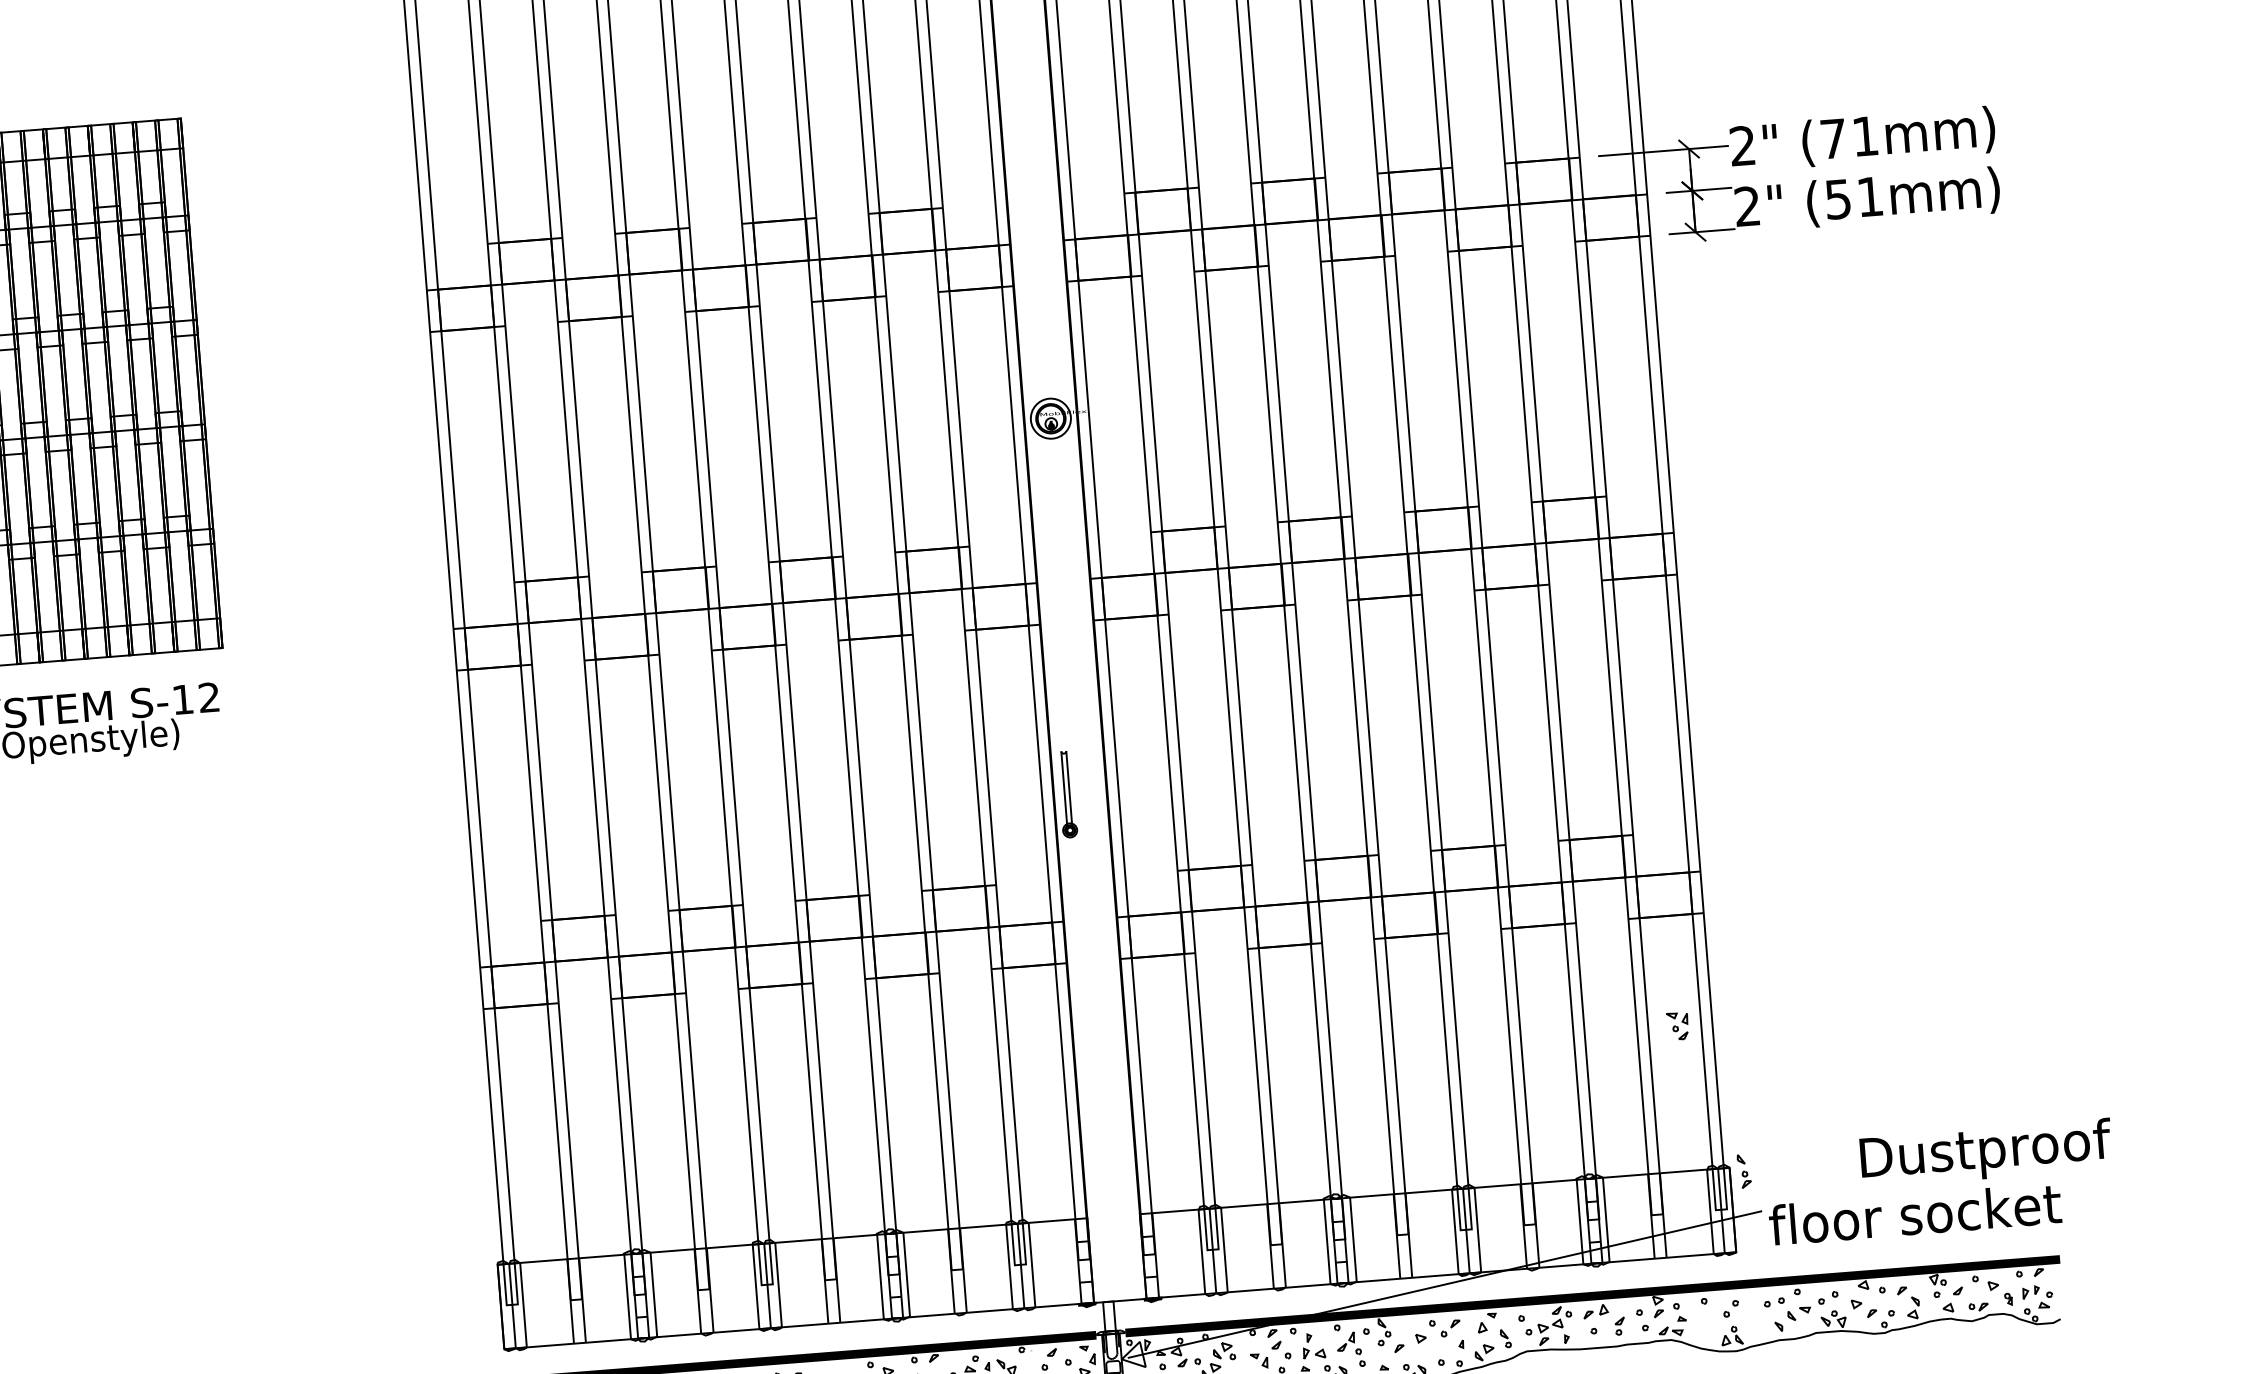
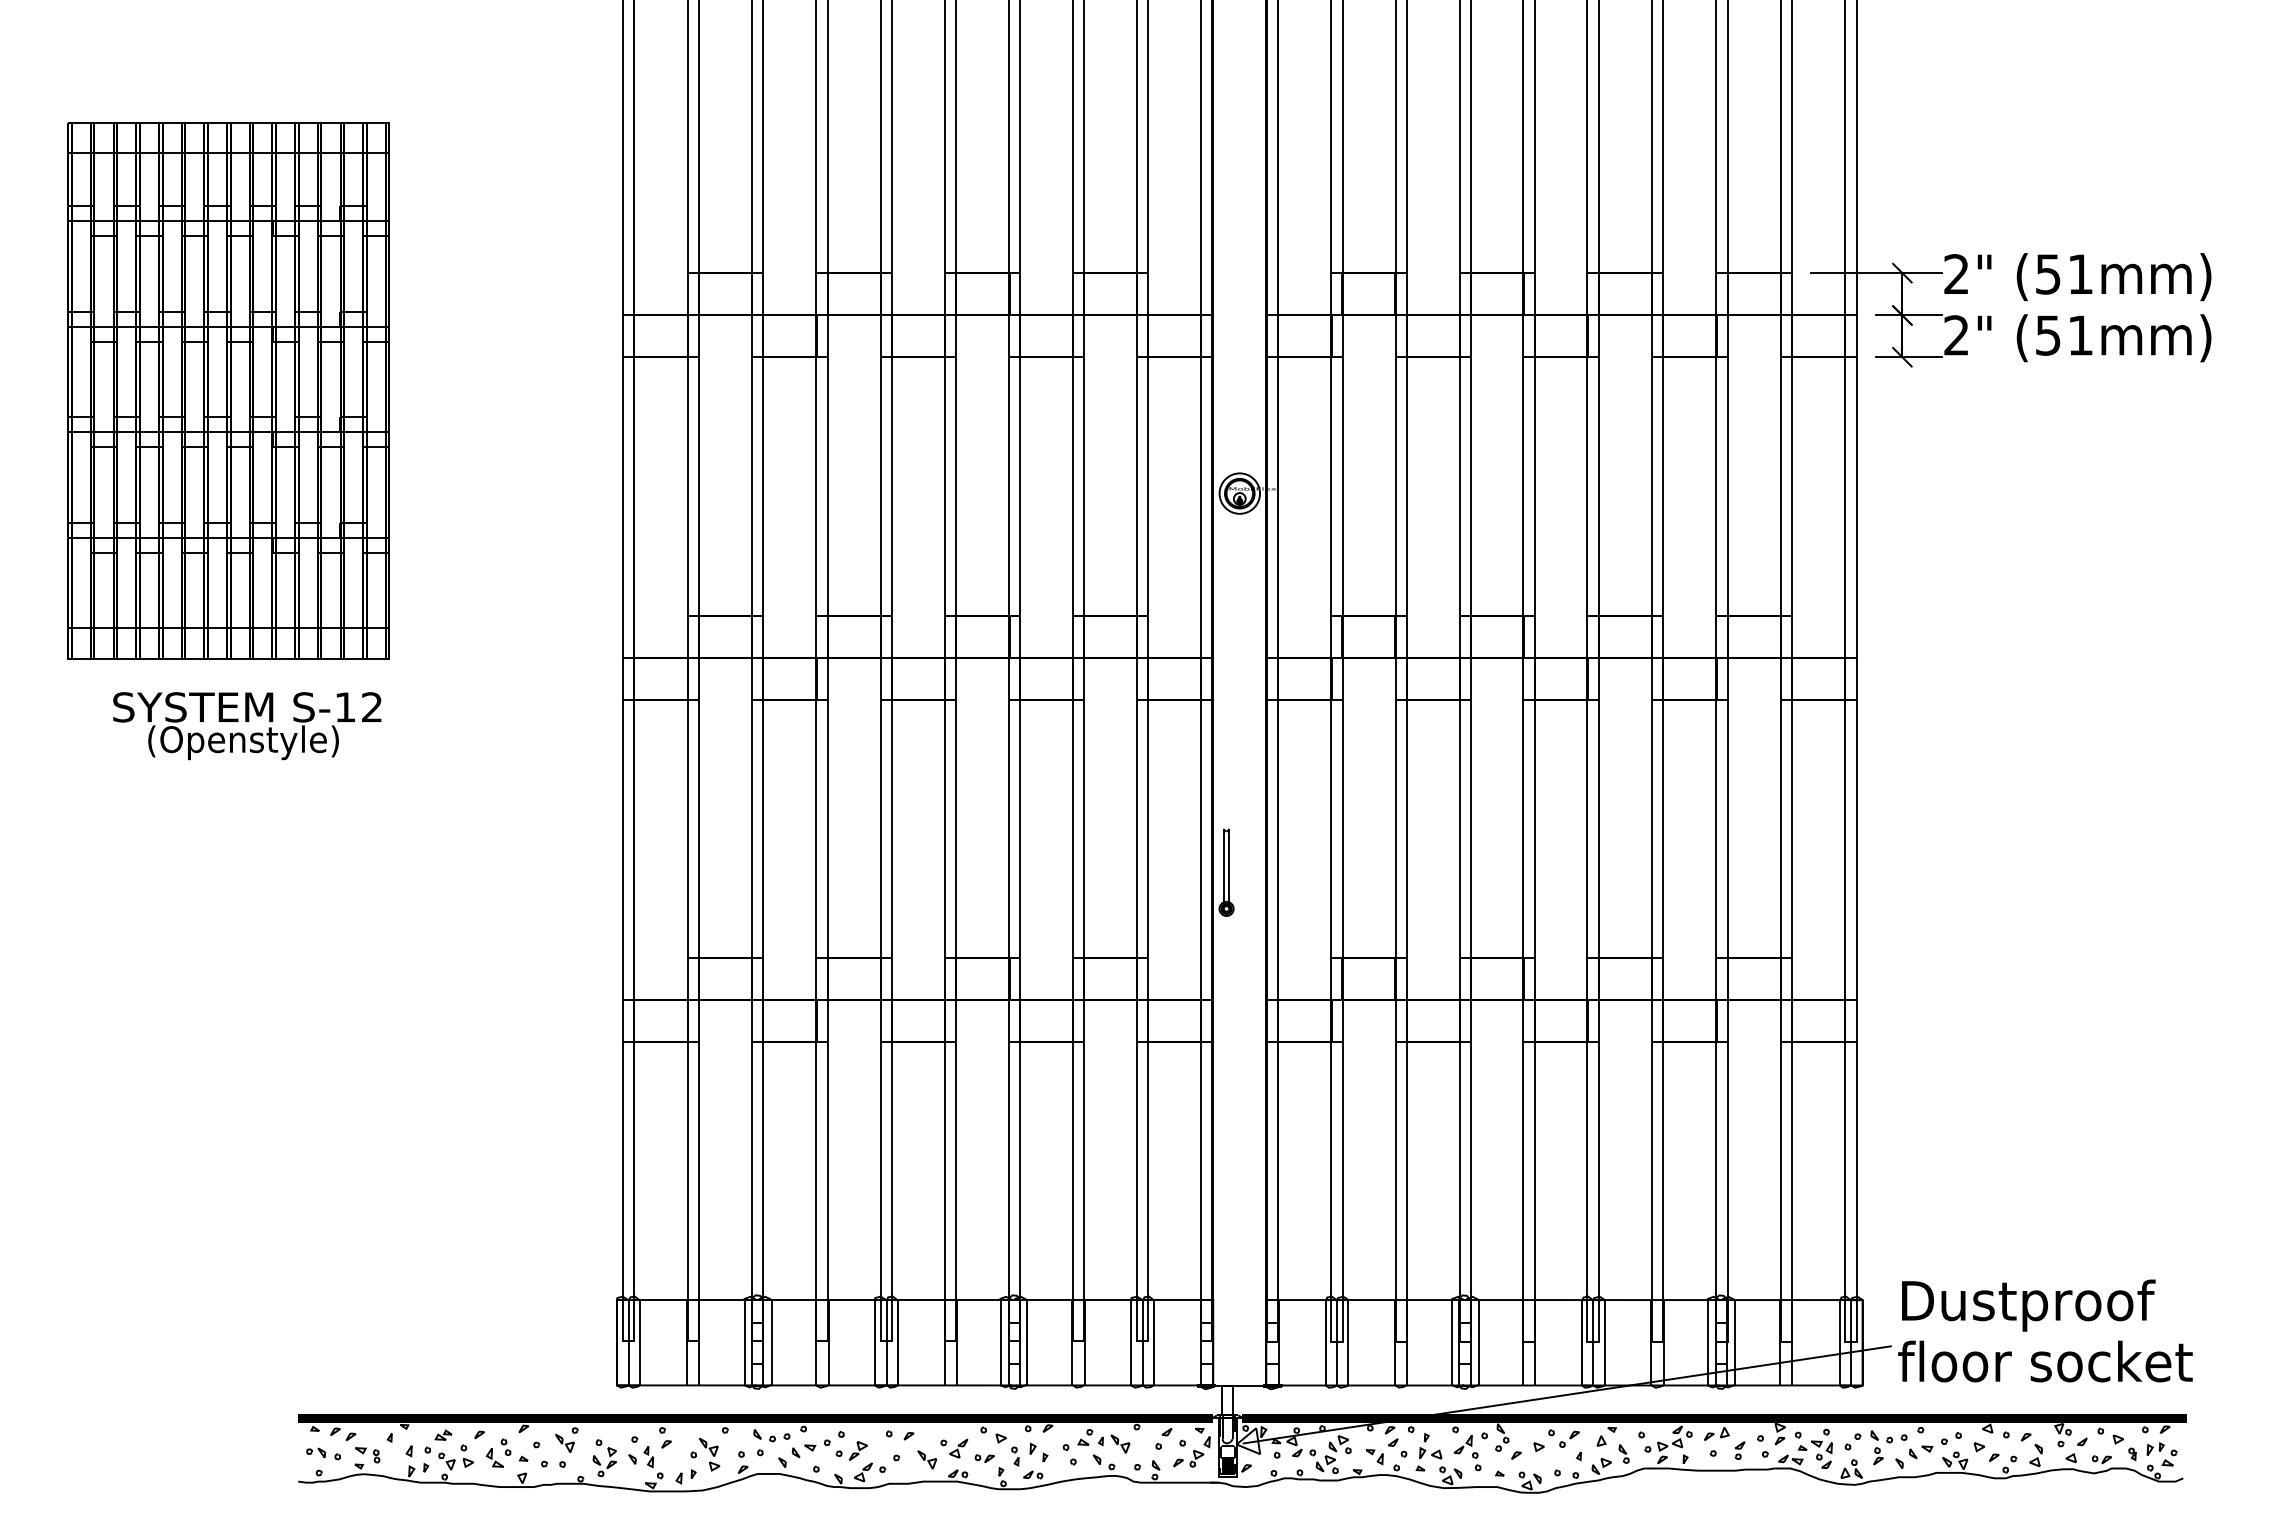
text: (1833, 139) -> (2048, 274), (71mm) -> (51mm)
part: (1677, 1026) -> (1821, 1454), moved
text: (1986, 1153) -> (2028, 1305), moved
part: (1743, 1171) -> (1876, 1447), moved

